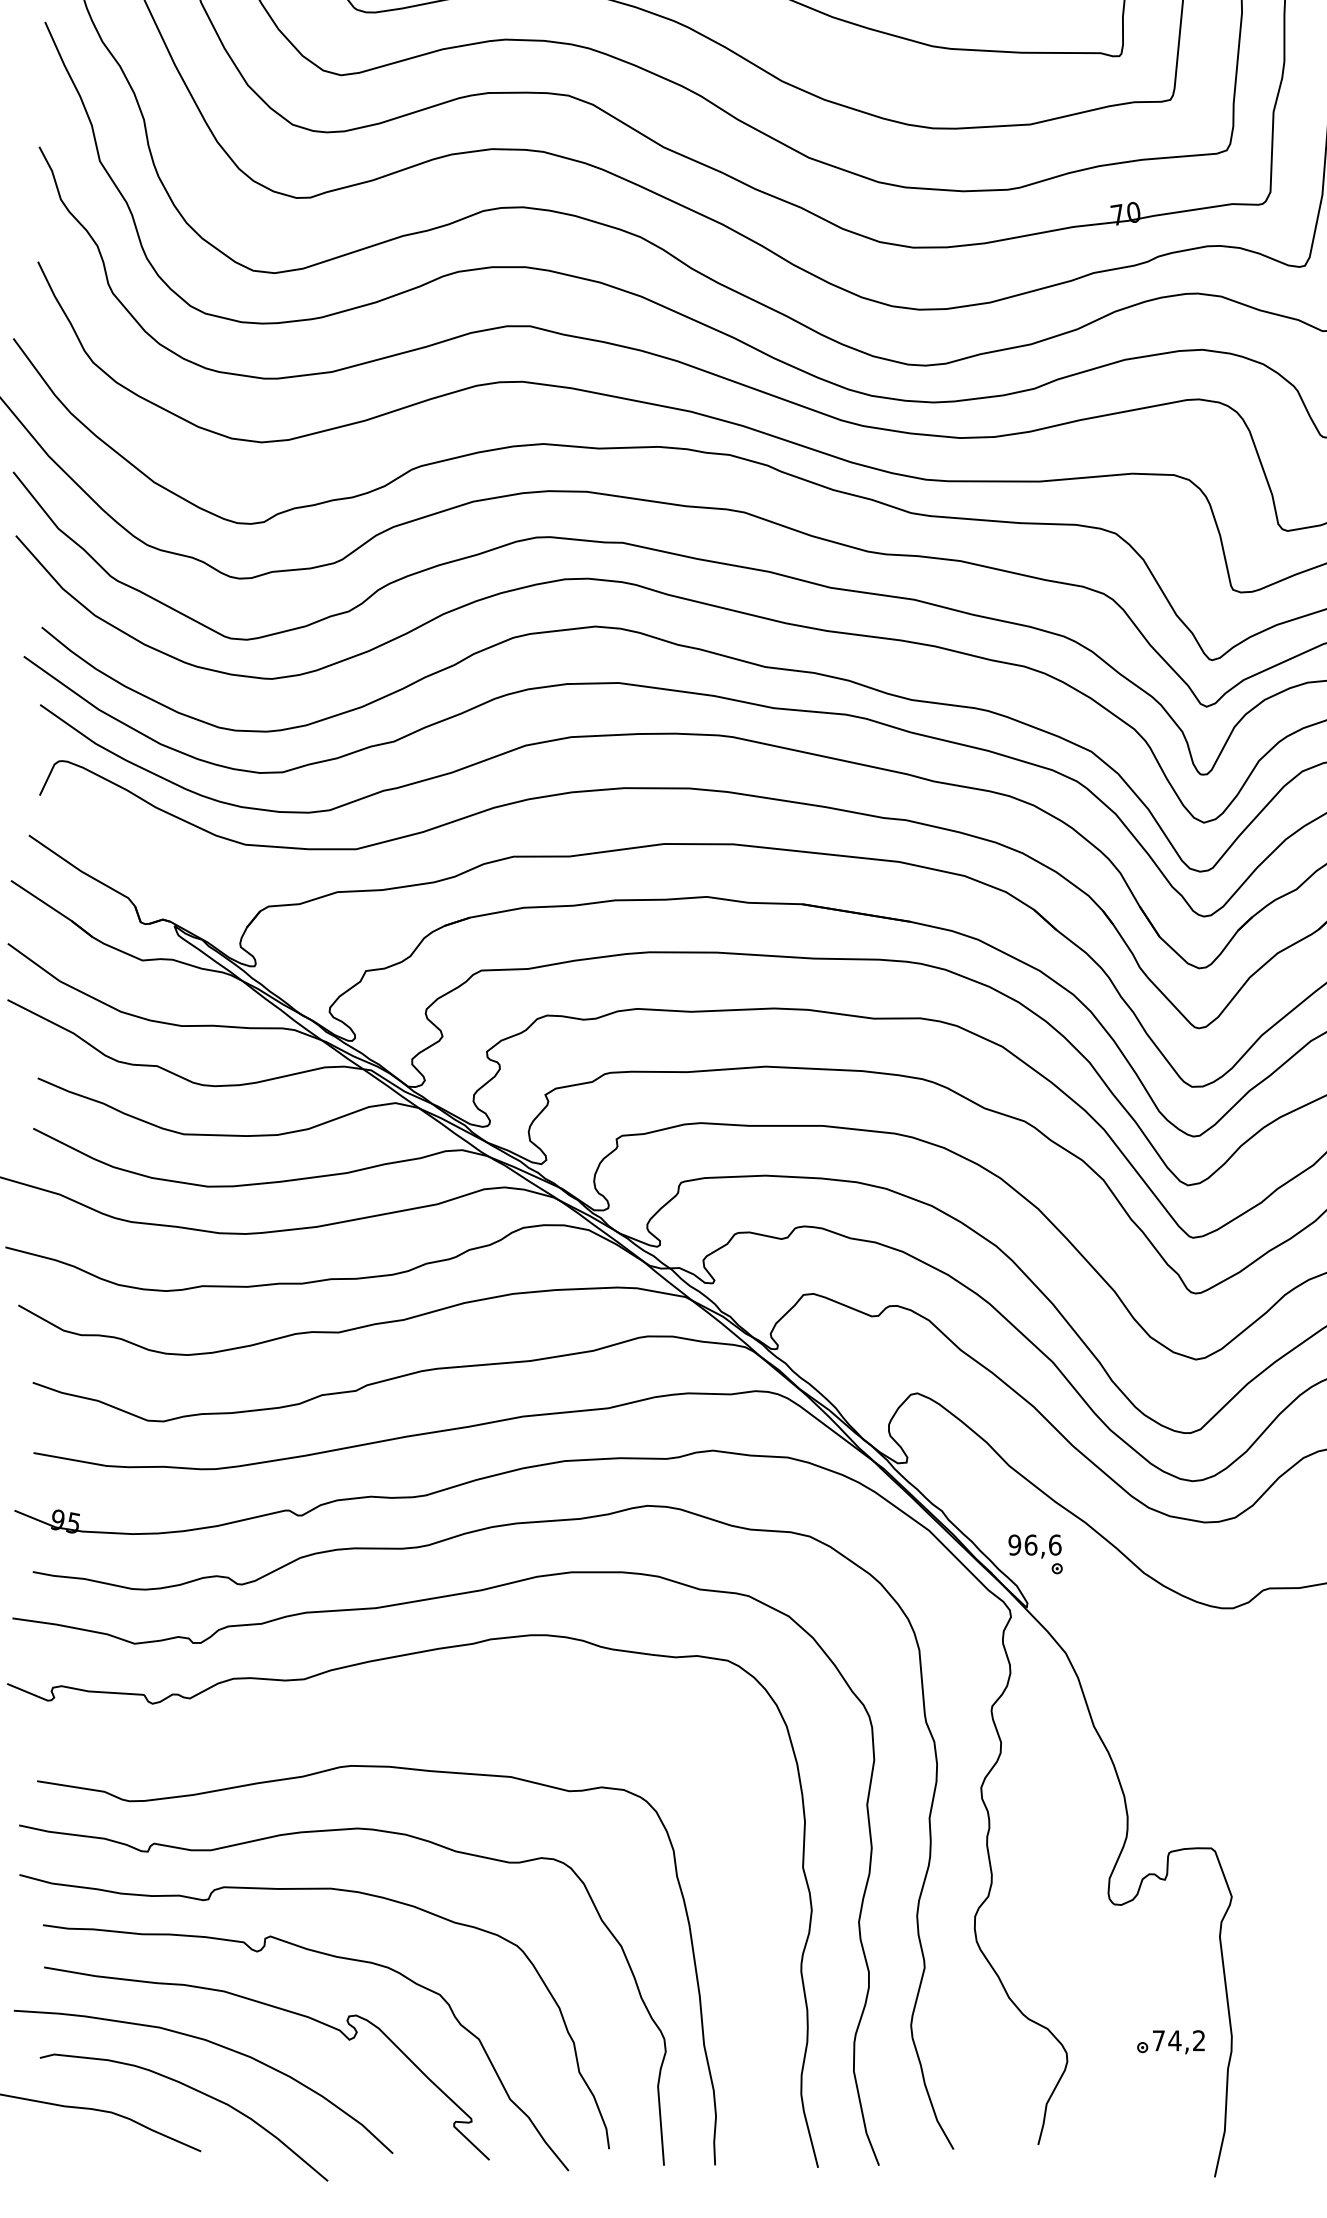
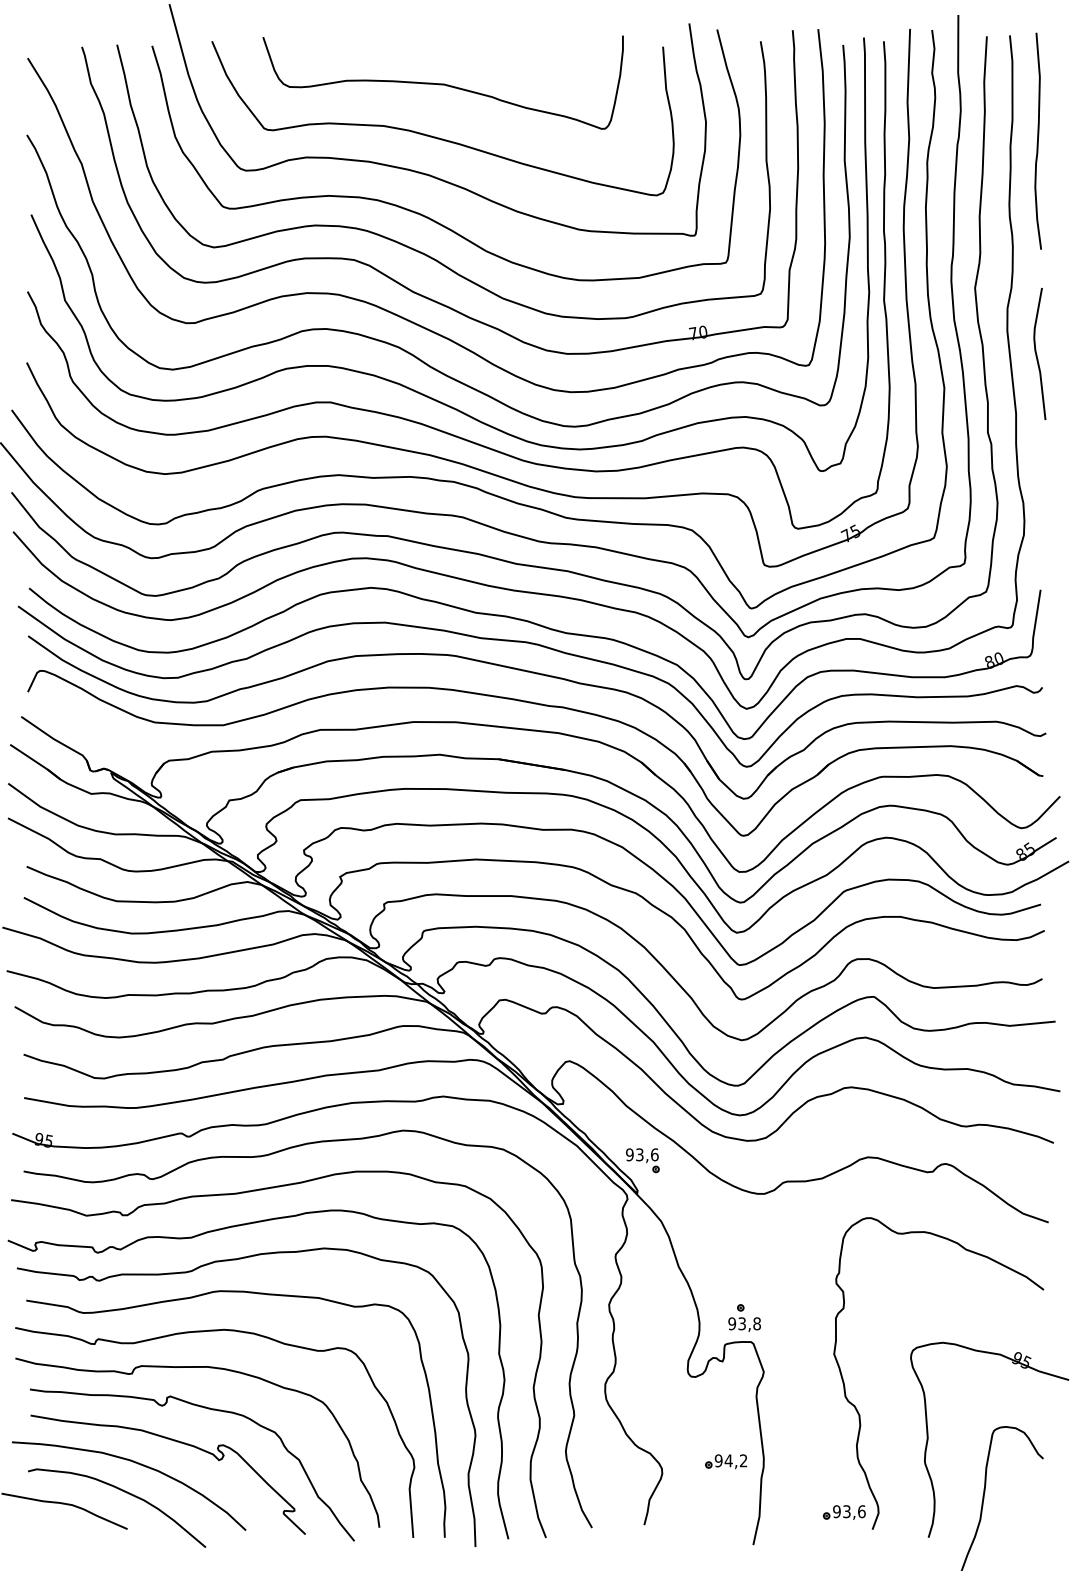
text: (1030, 1544) -> (639, 1154), 96,6 -> 93,6
curve: (307, 1734) -> (193, 1271), added
part: (1200, 1808) -> (744, 1317), added
text: (1158, 2040) -> (718, 1460), 74,2 -> 94,2

